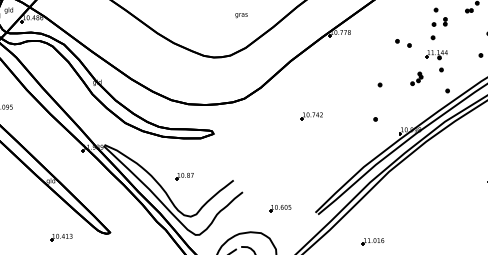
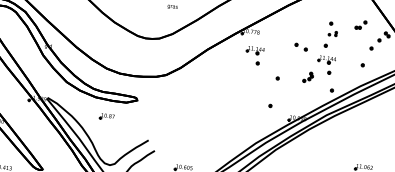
part: (439, 21) -> (332, 33), size x0.7
part: (348, 61) -> (254, 56), added
part: (311, 116) -> (218, 96), removed
part: (184, 176) -> (107, 116), moved

